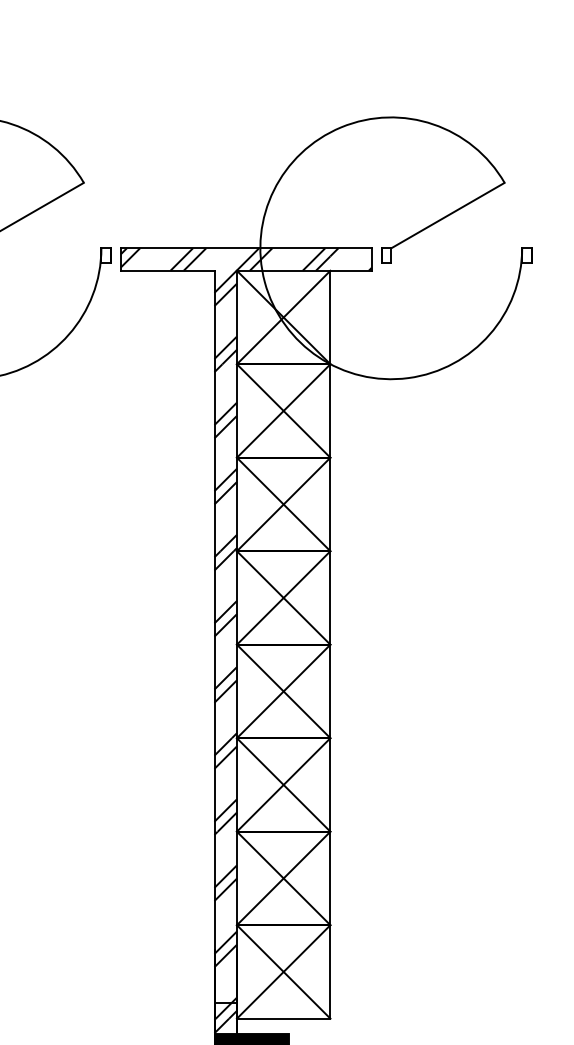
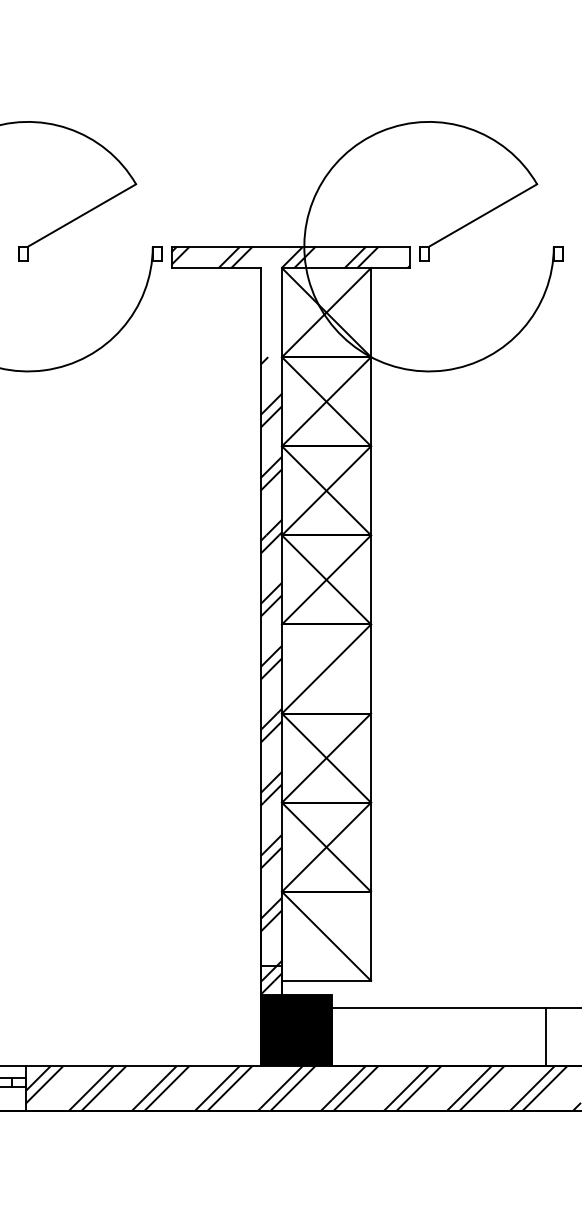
hatch: (224, 317) -> (270, 312), removed
line: (283, 690) -> (326, 668), removed
line: (283, 971) -> (326, 935), removed

